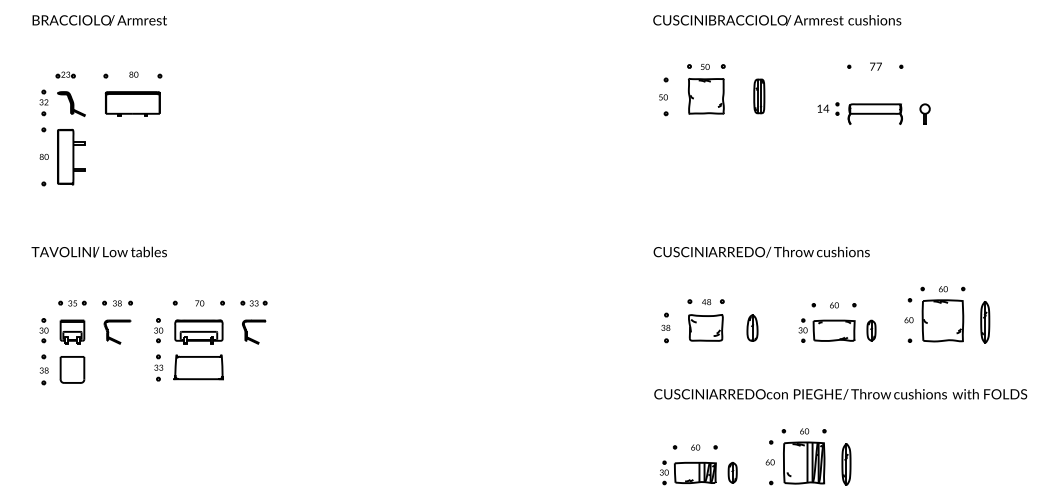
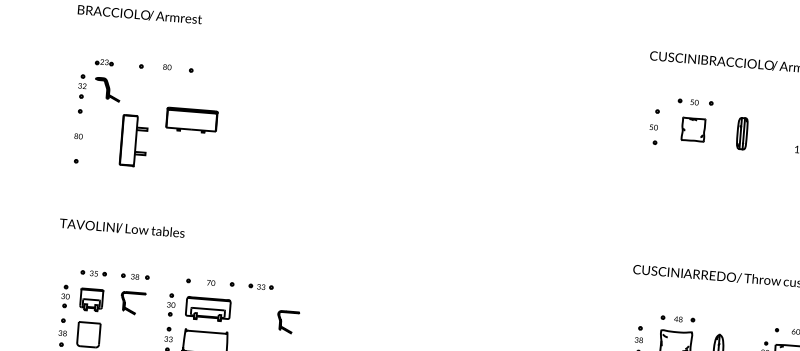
part: (706, 96) -> (693, 129), size x0.7
part: (132, 103) -> (191, 120), moved
part: (71, 156) -> (134, 140), moved
part: (247, 331) -> (281, 321), moved

